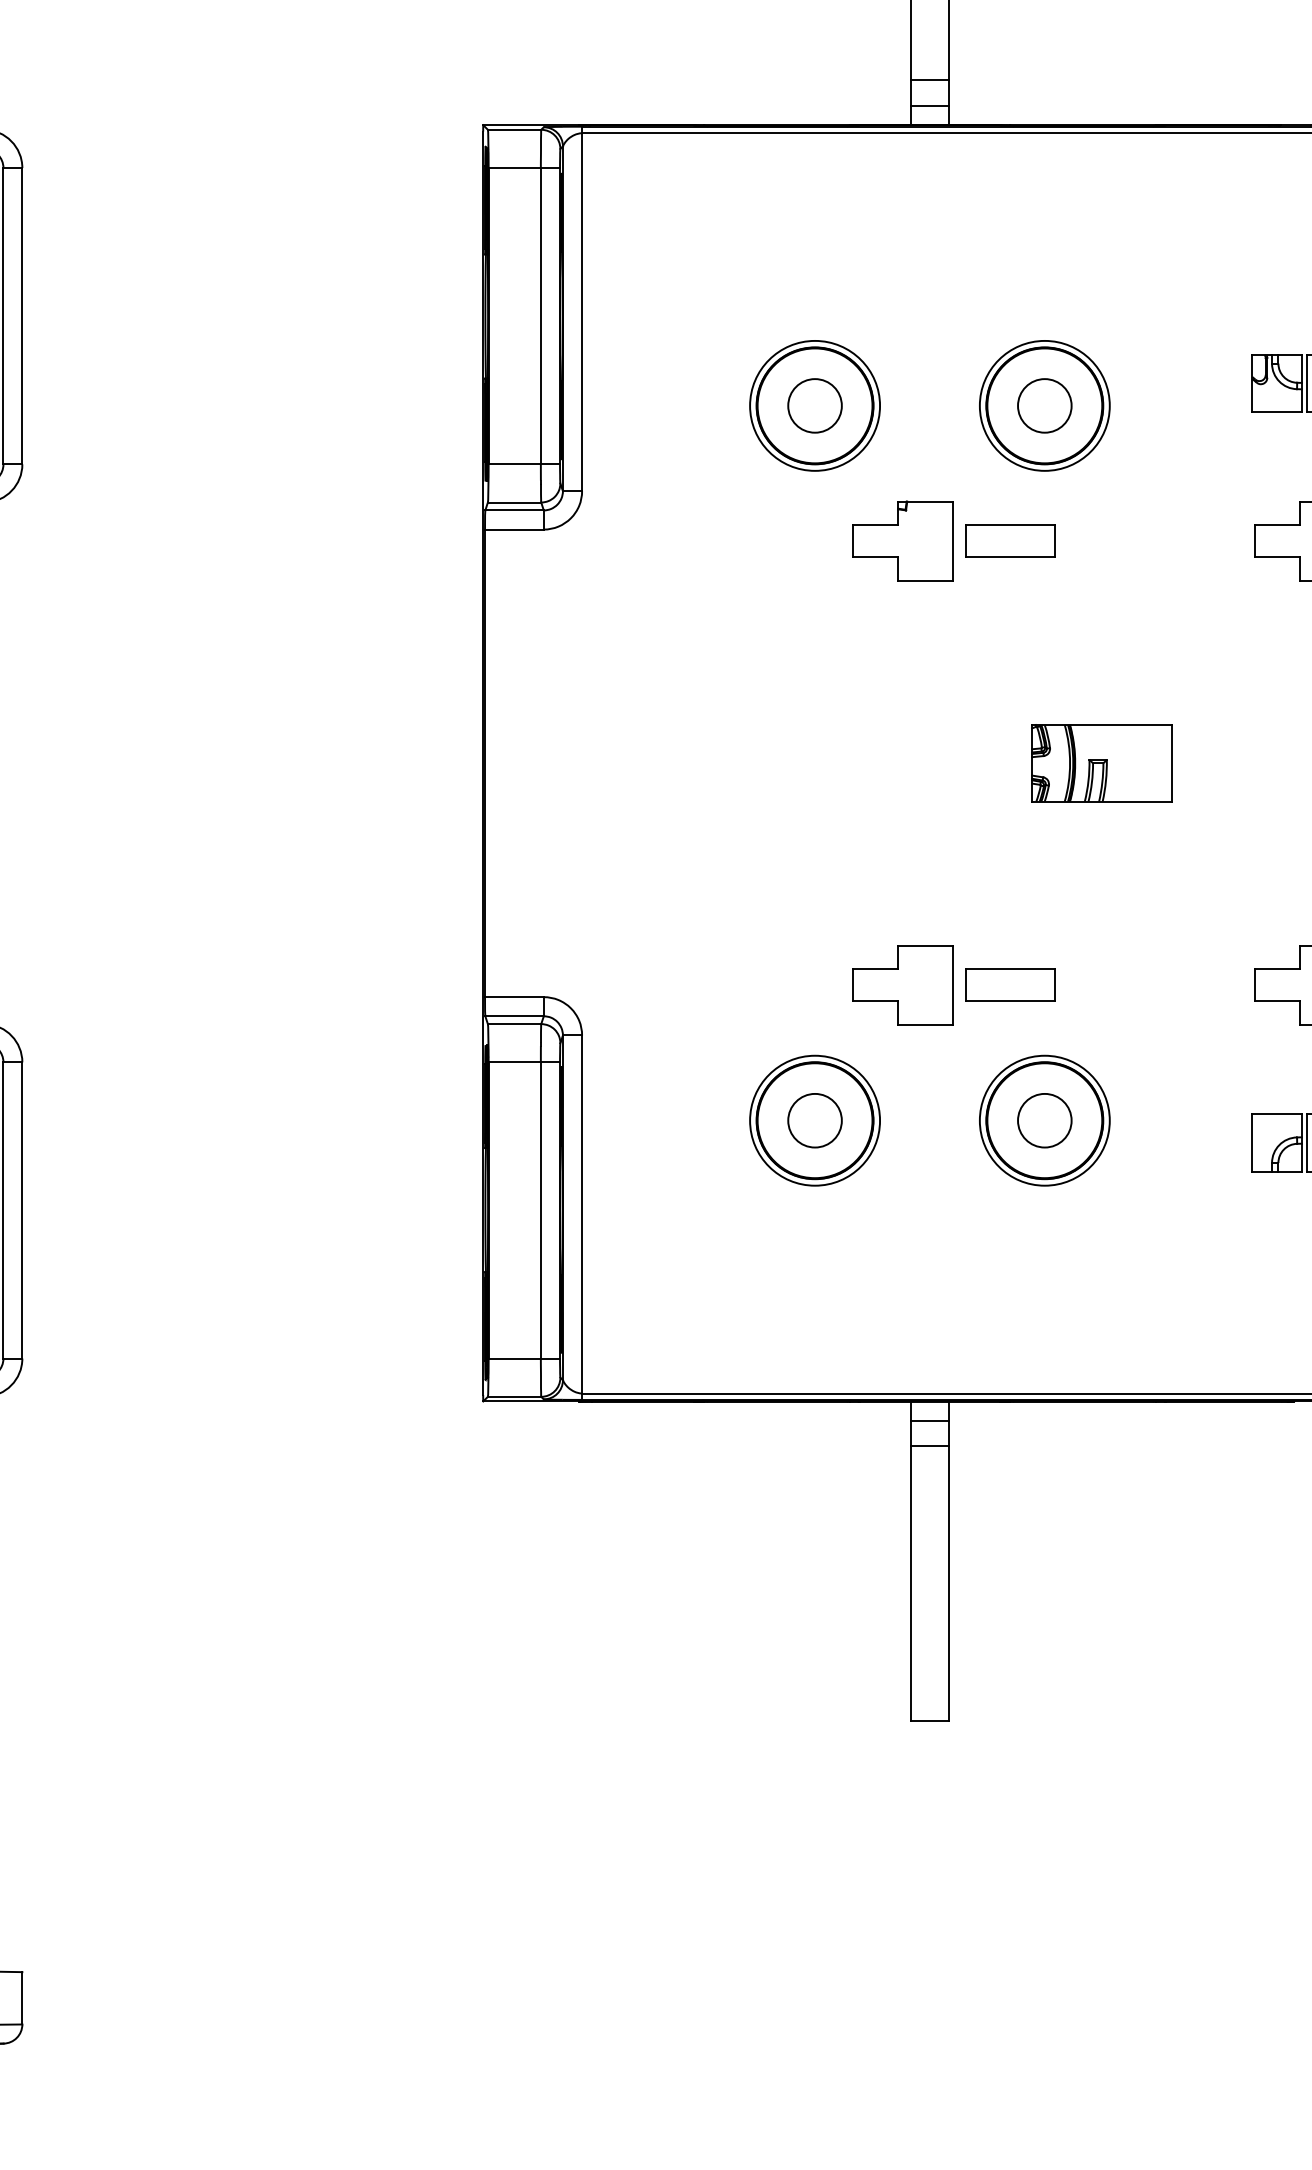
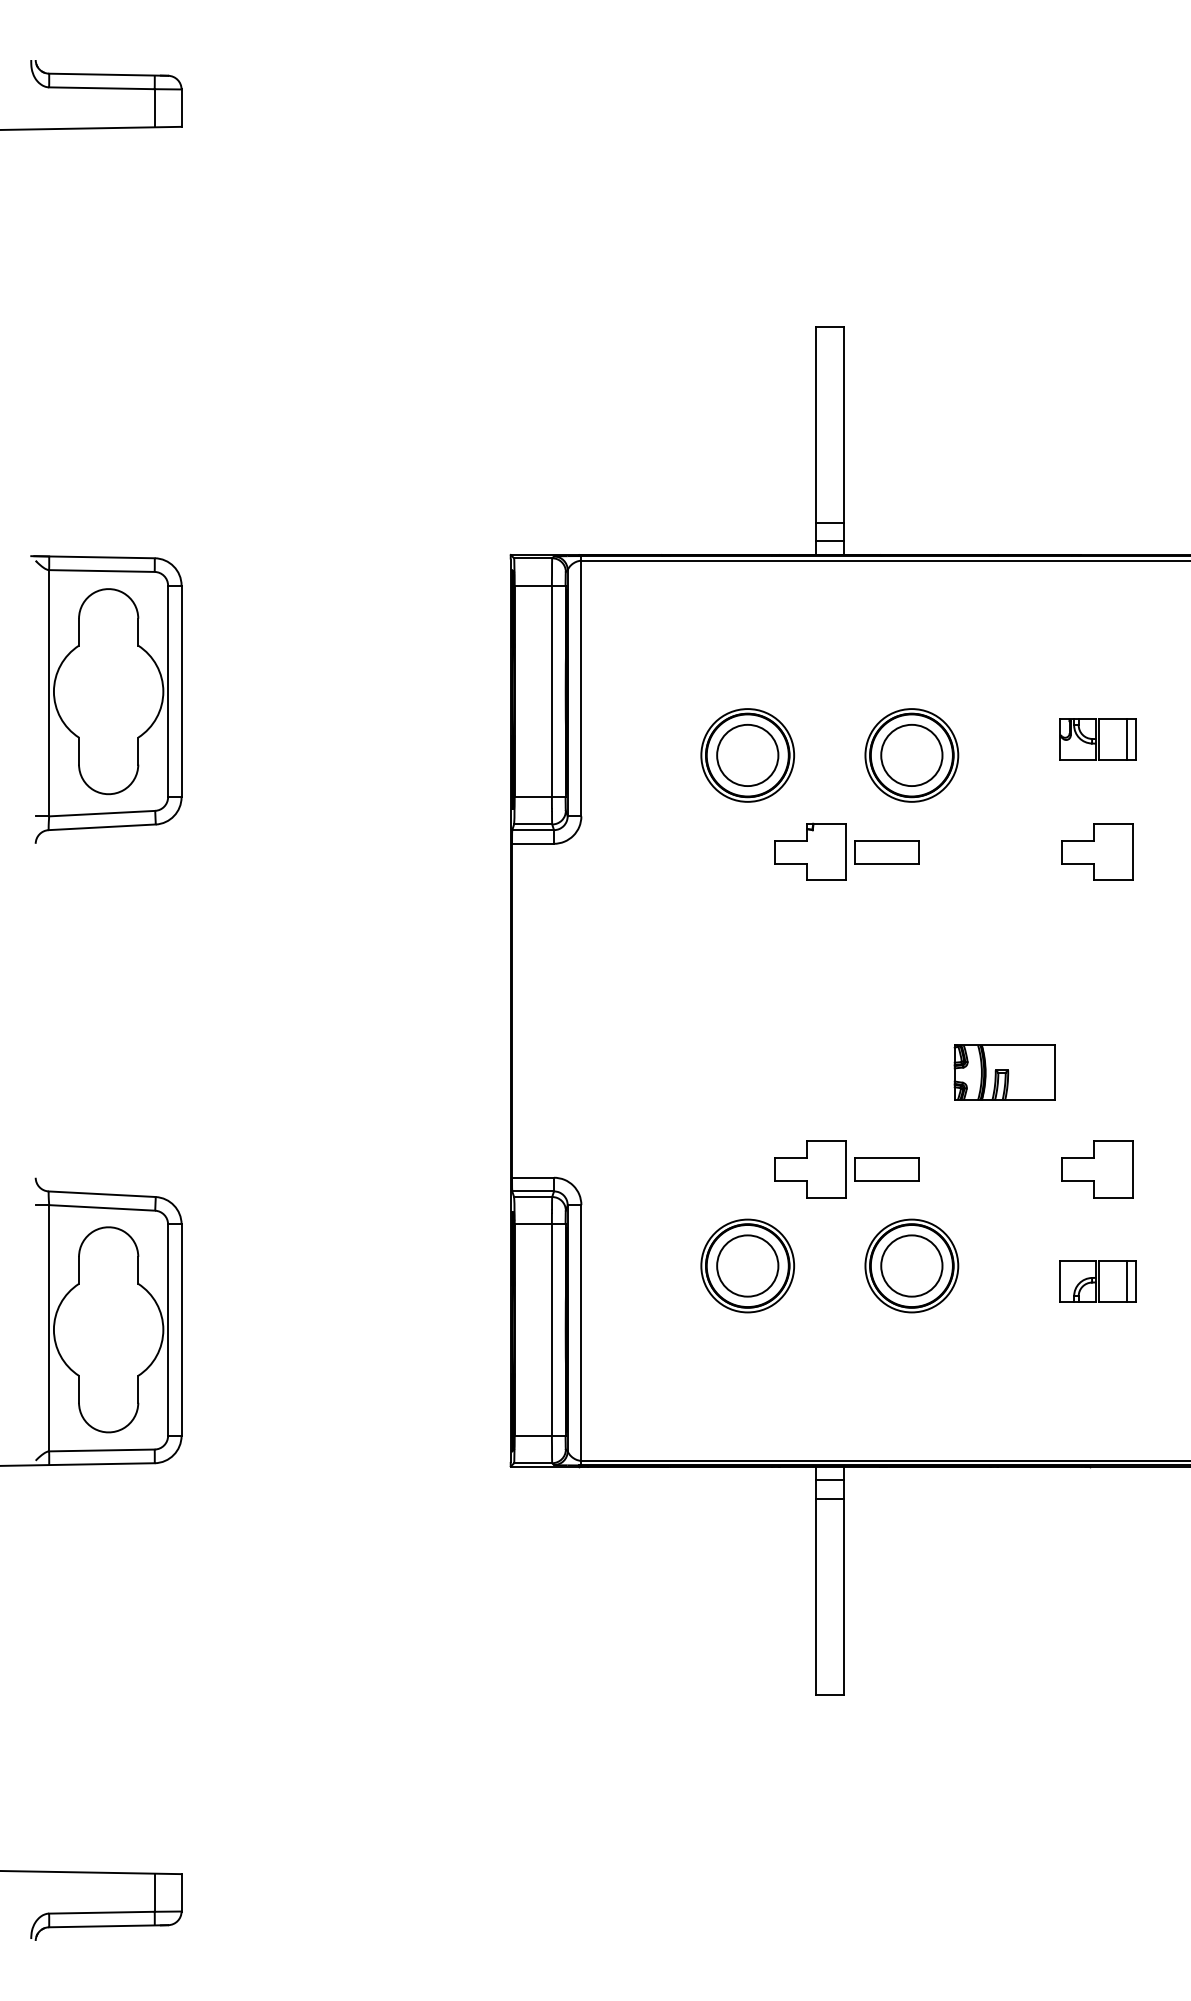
circle: (814, 405) -> (747, 755), size x1.6
circle: (1044, 405) -> (911, 755), size x1.6
part: (1101, 762) -> (1004, 1072), moved
circle: (814, 1119) -> (747, 1265), size x1.6
circle: (1044, 1119) -> (911, 1265), size x1.6

